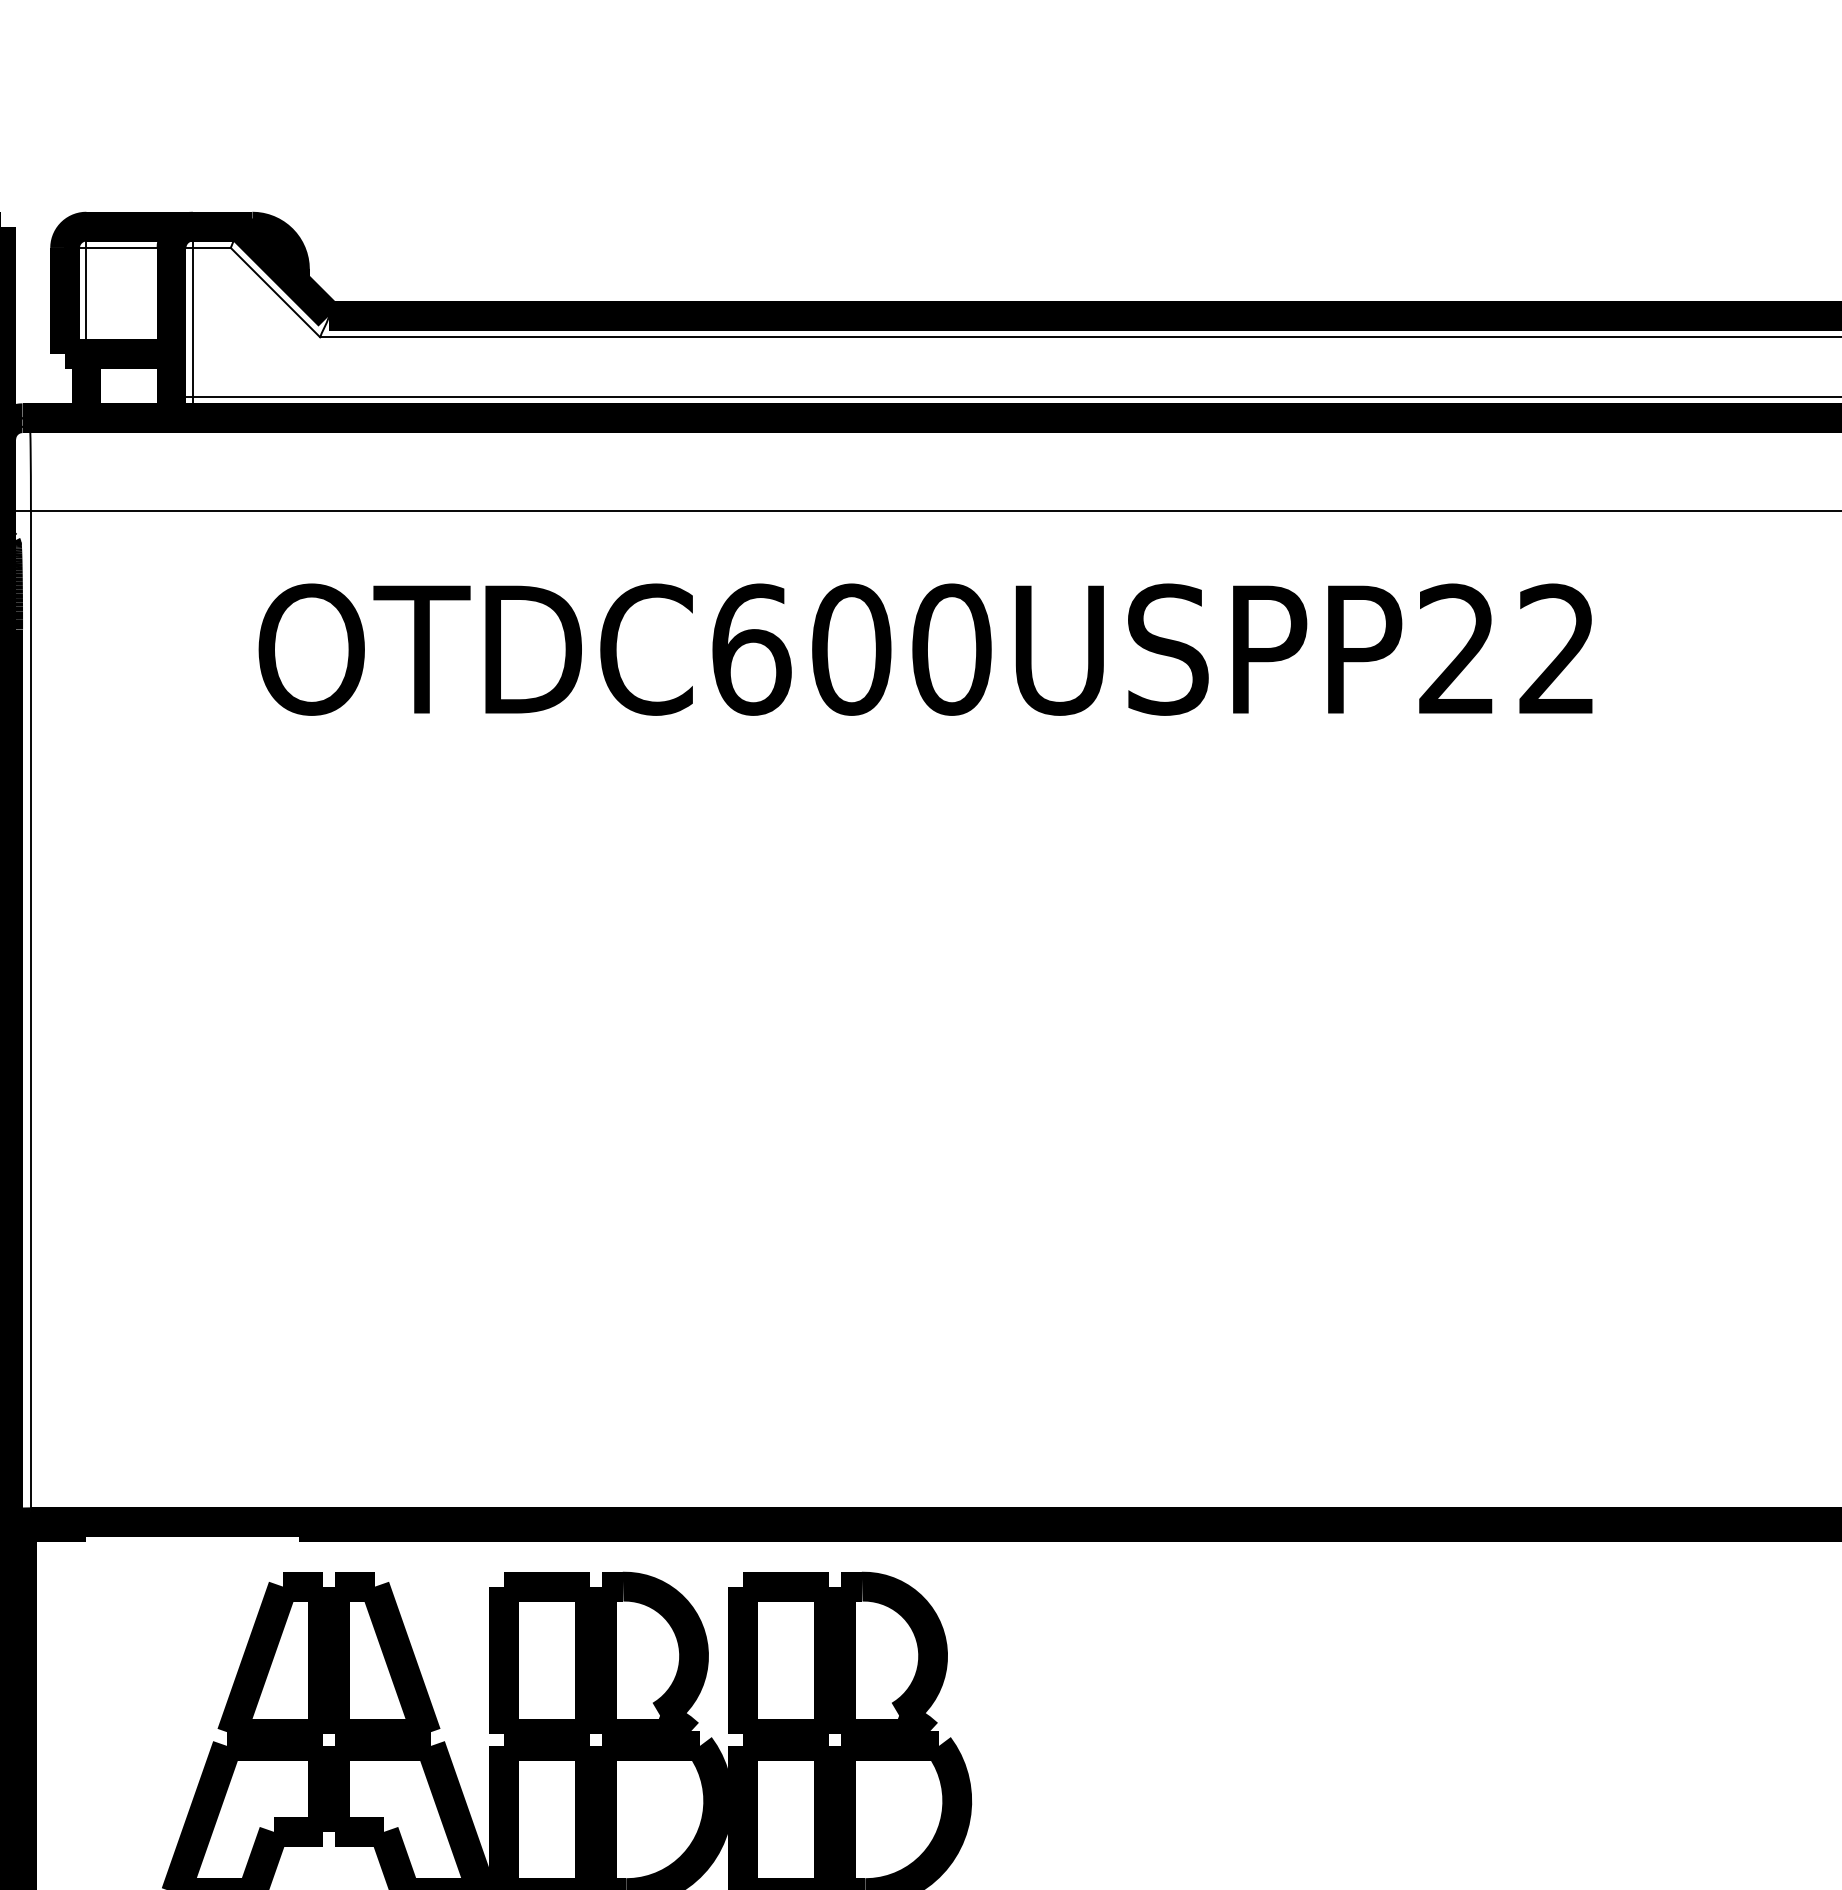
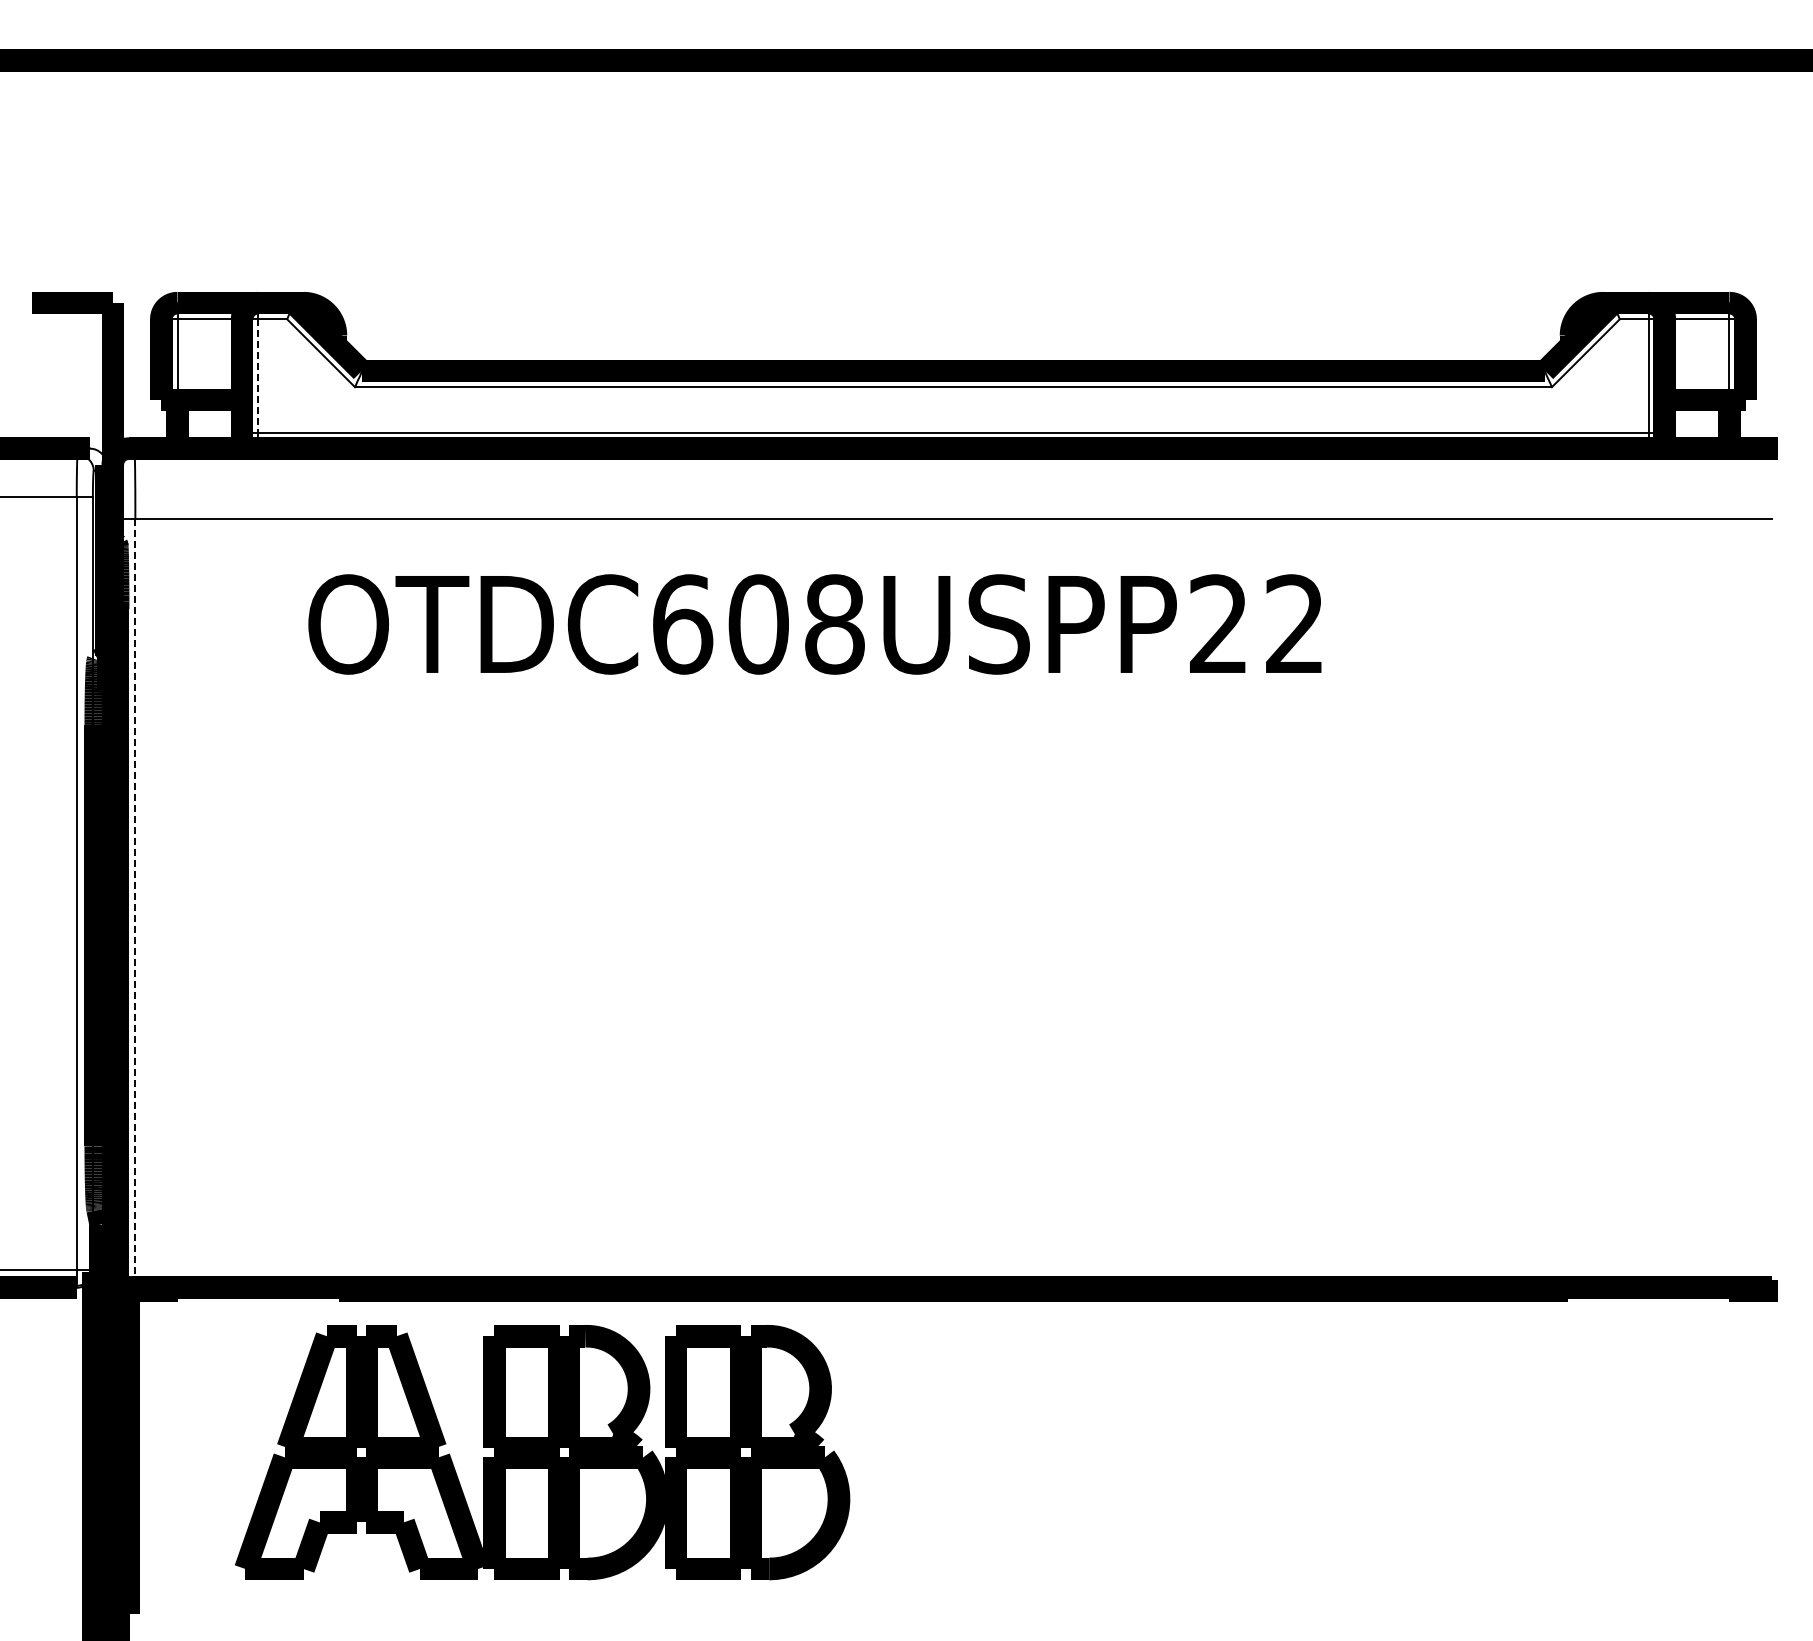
line: (193, 321) -> (258, 375), solid -> dashed
text: (952, 649) -> (835, 624), OTDC600USPP22 -> OTDC608USPP22
line: (31, 1016) -> (135, 903), solid -> dashed

